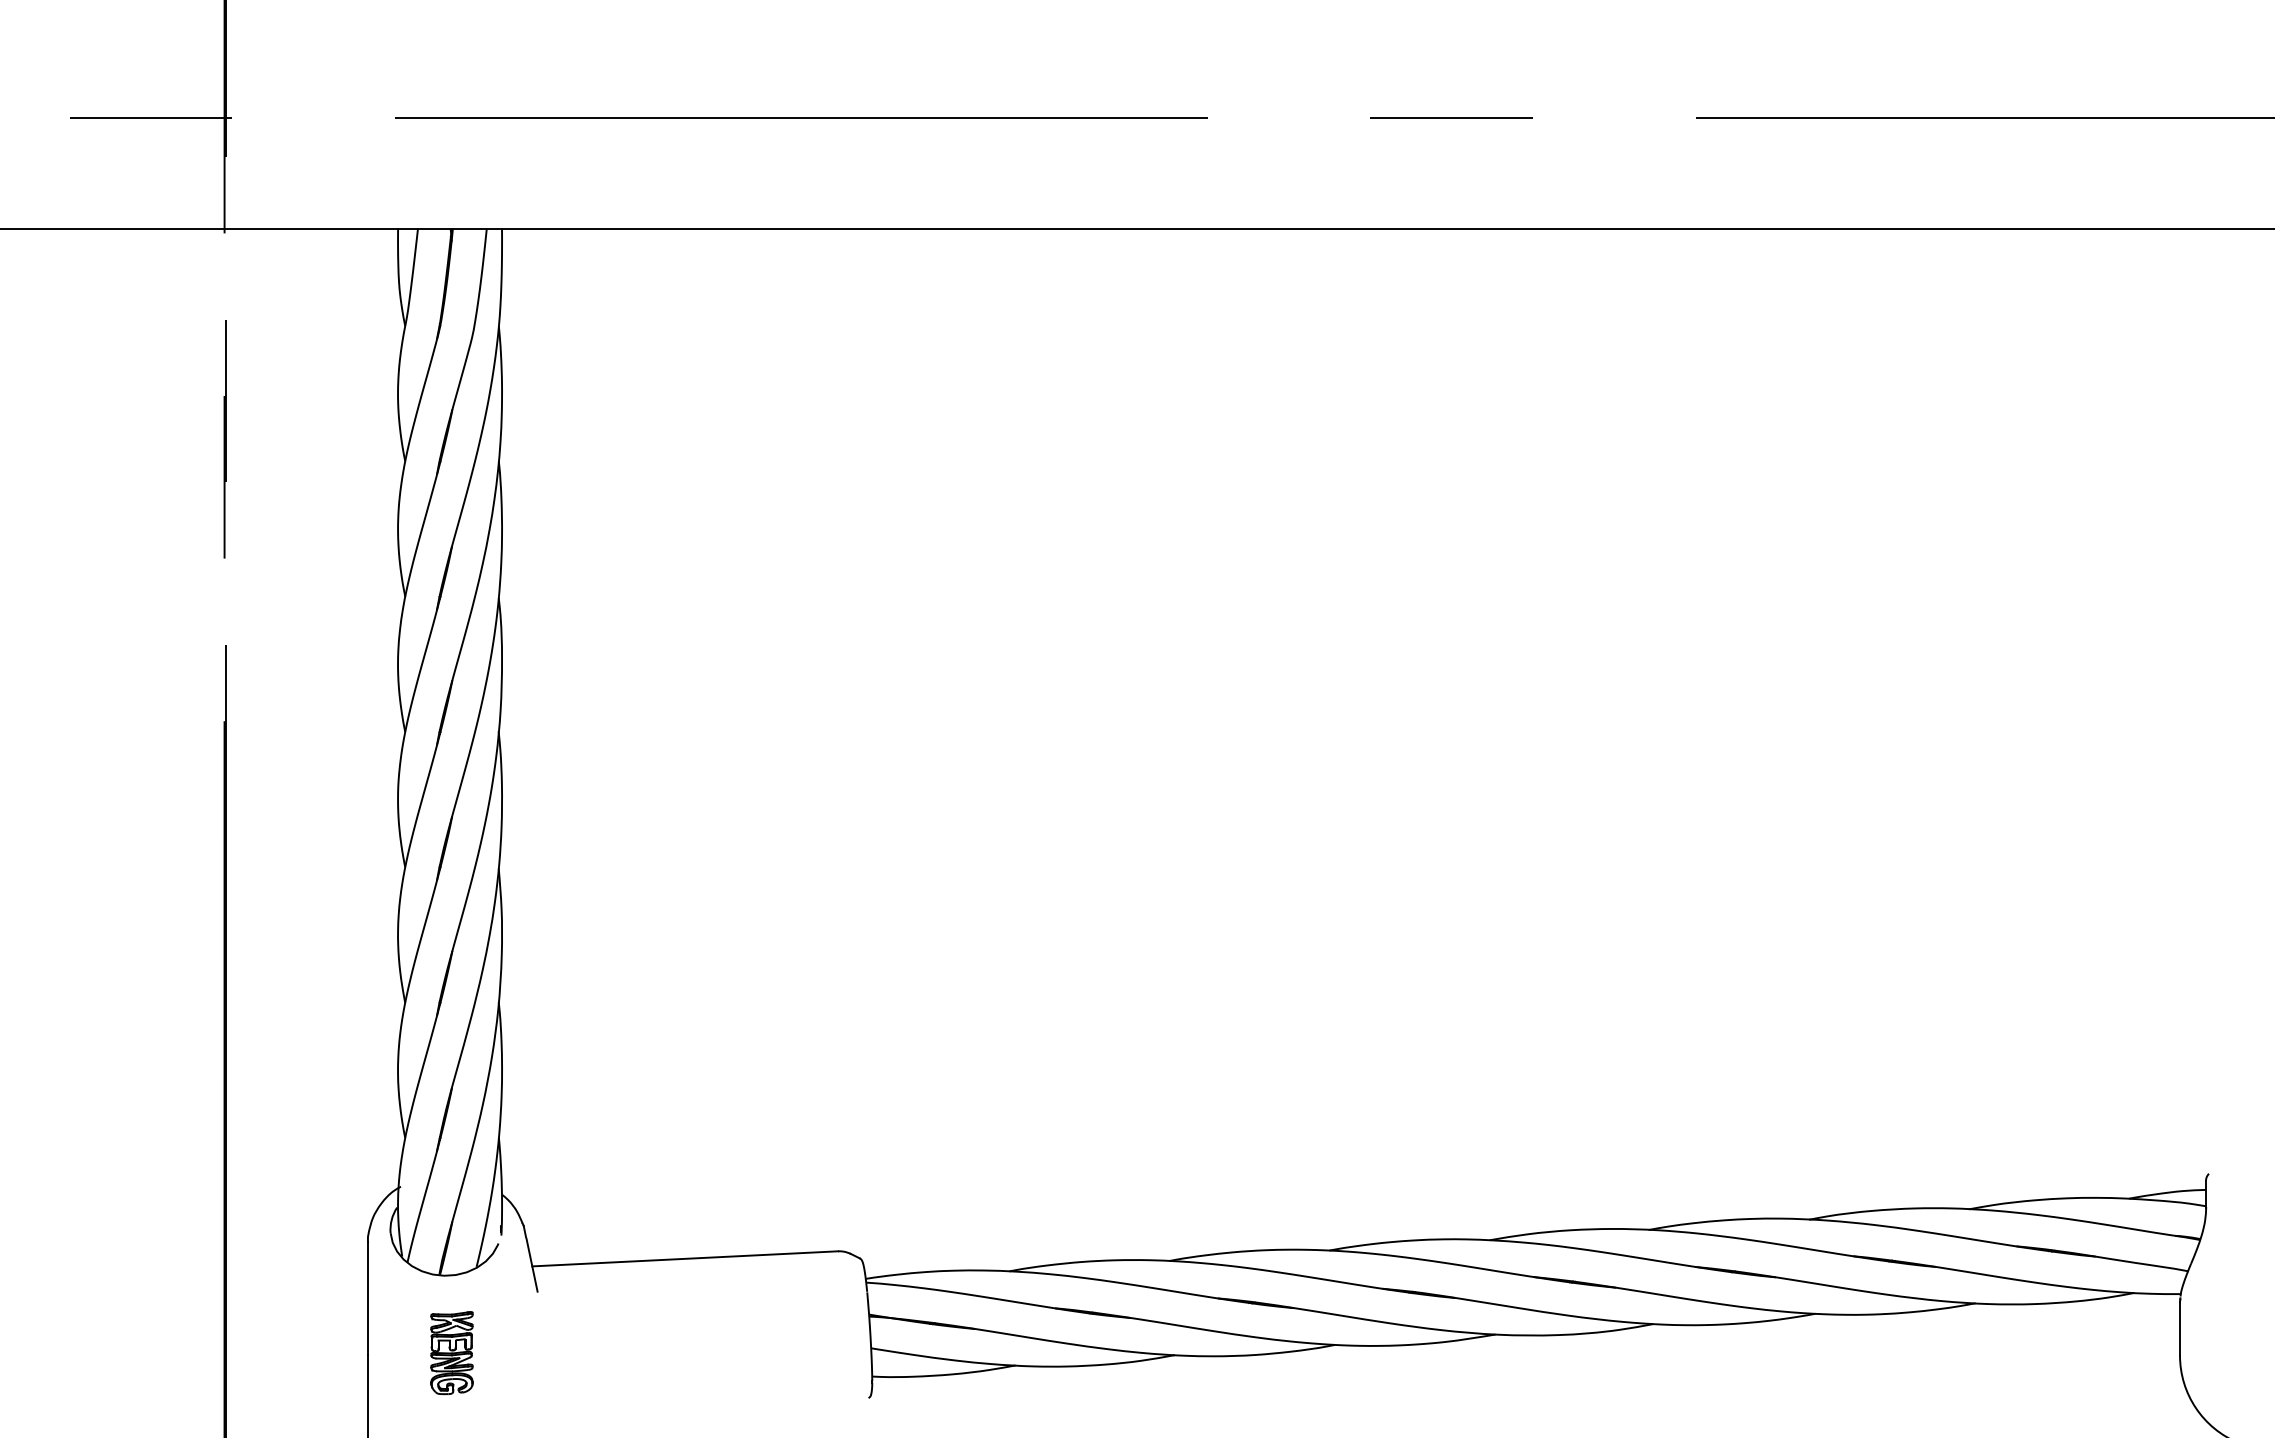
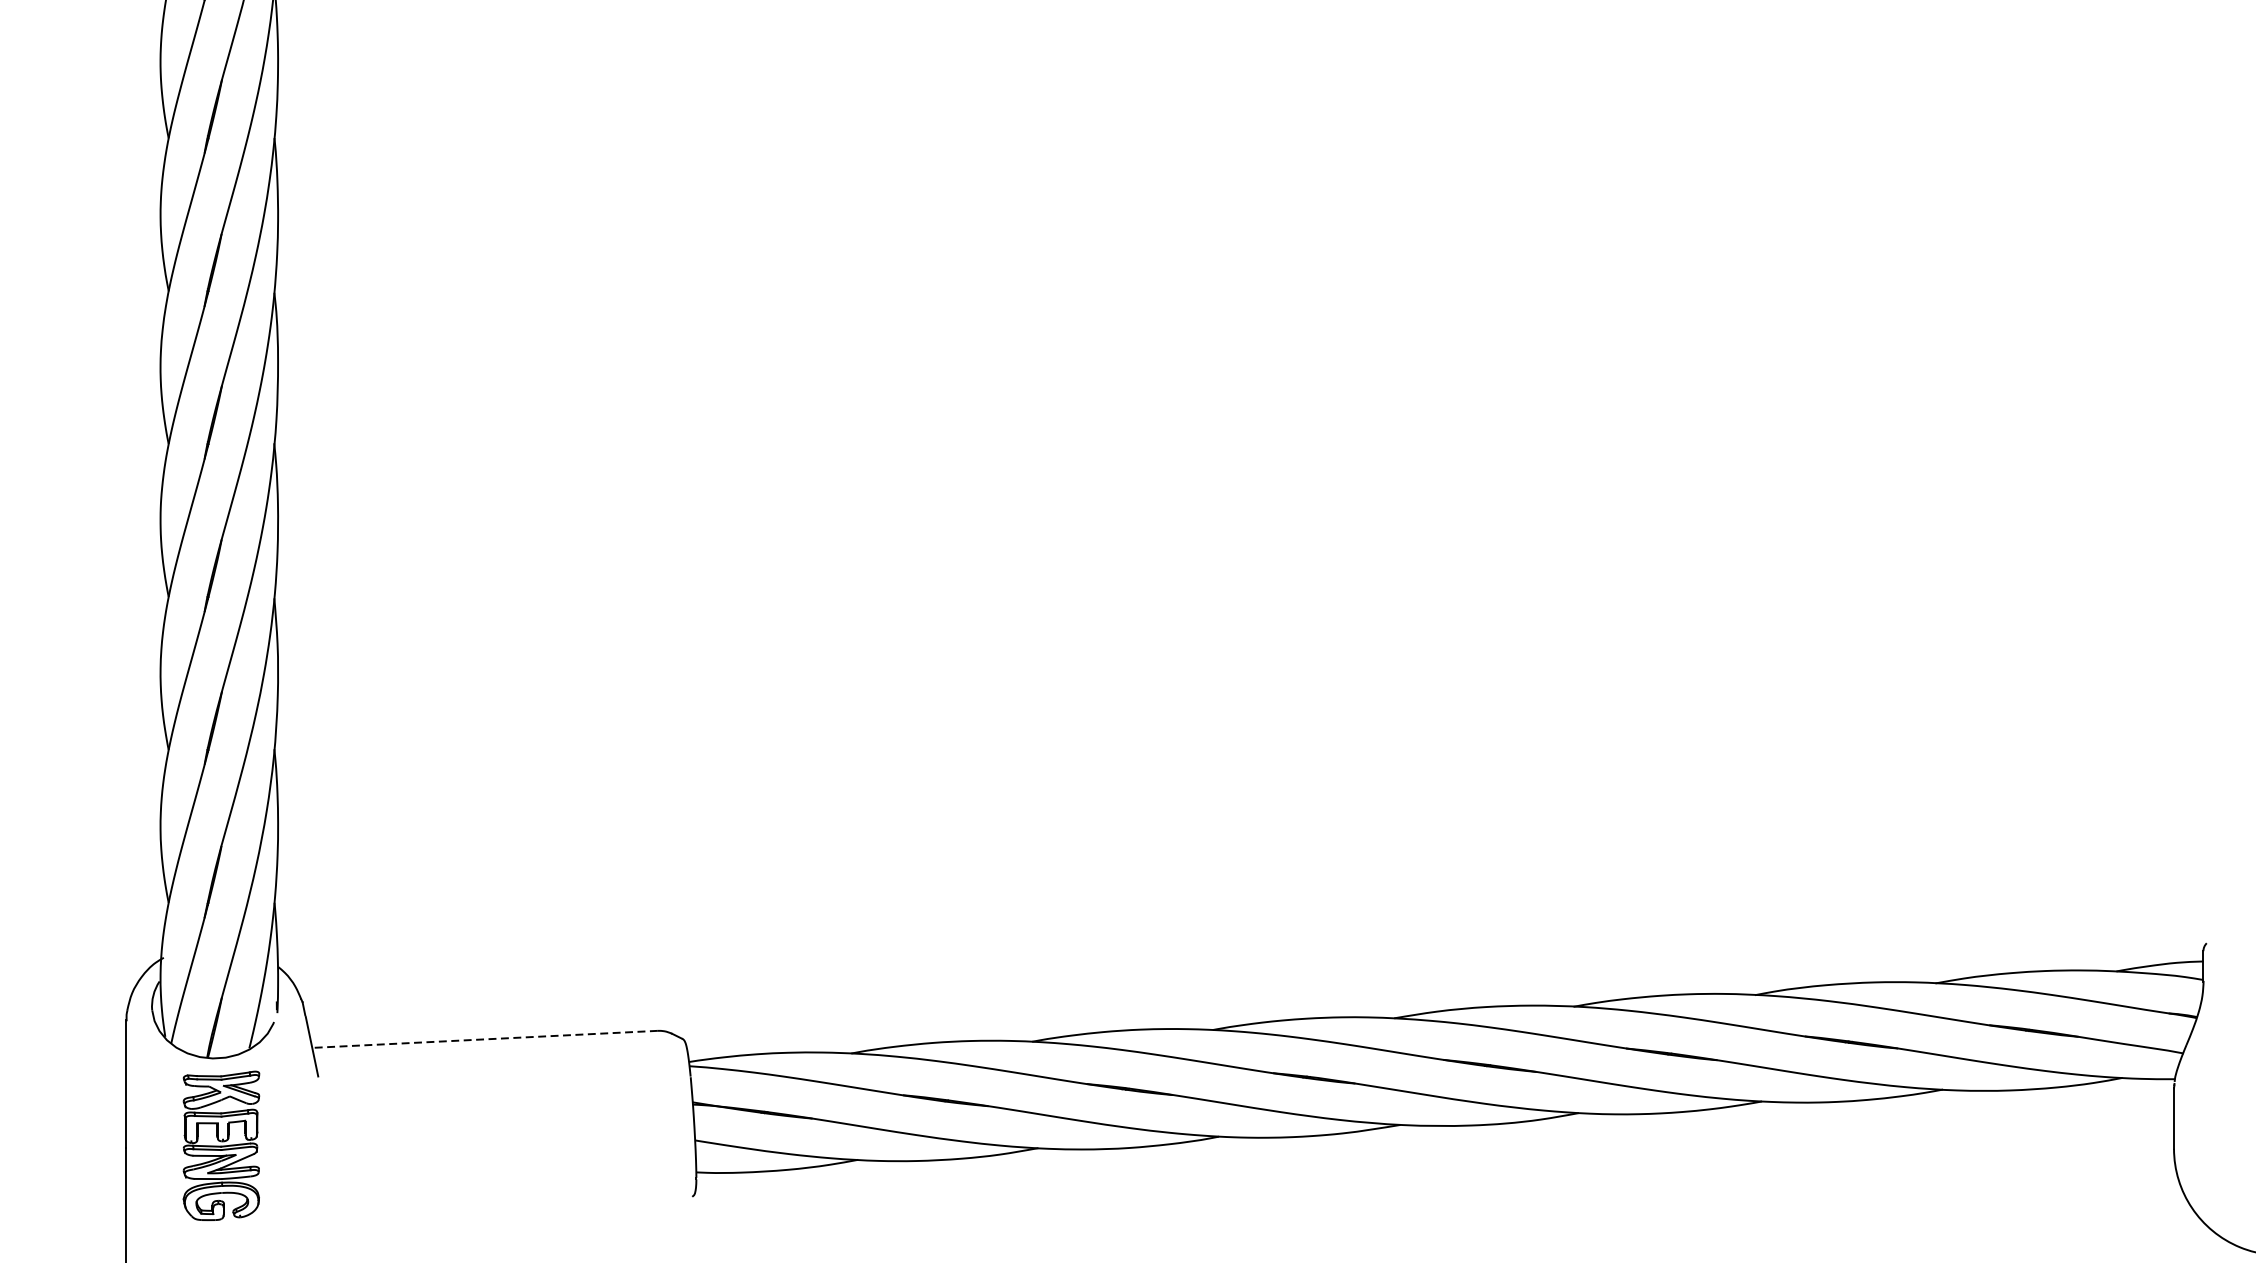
line: (684, 1258) -> (484, 1038), solid -> dashed
part: (451, 1352) -> (220, 1145), size x1.6

